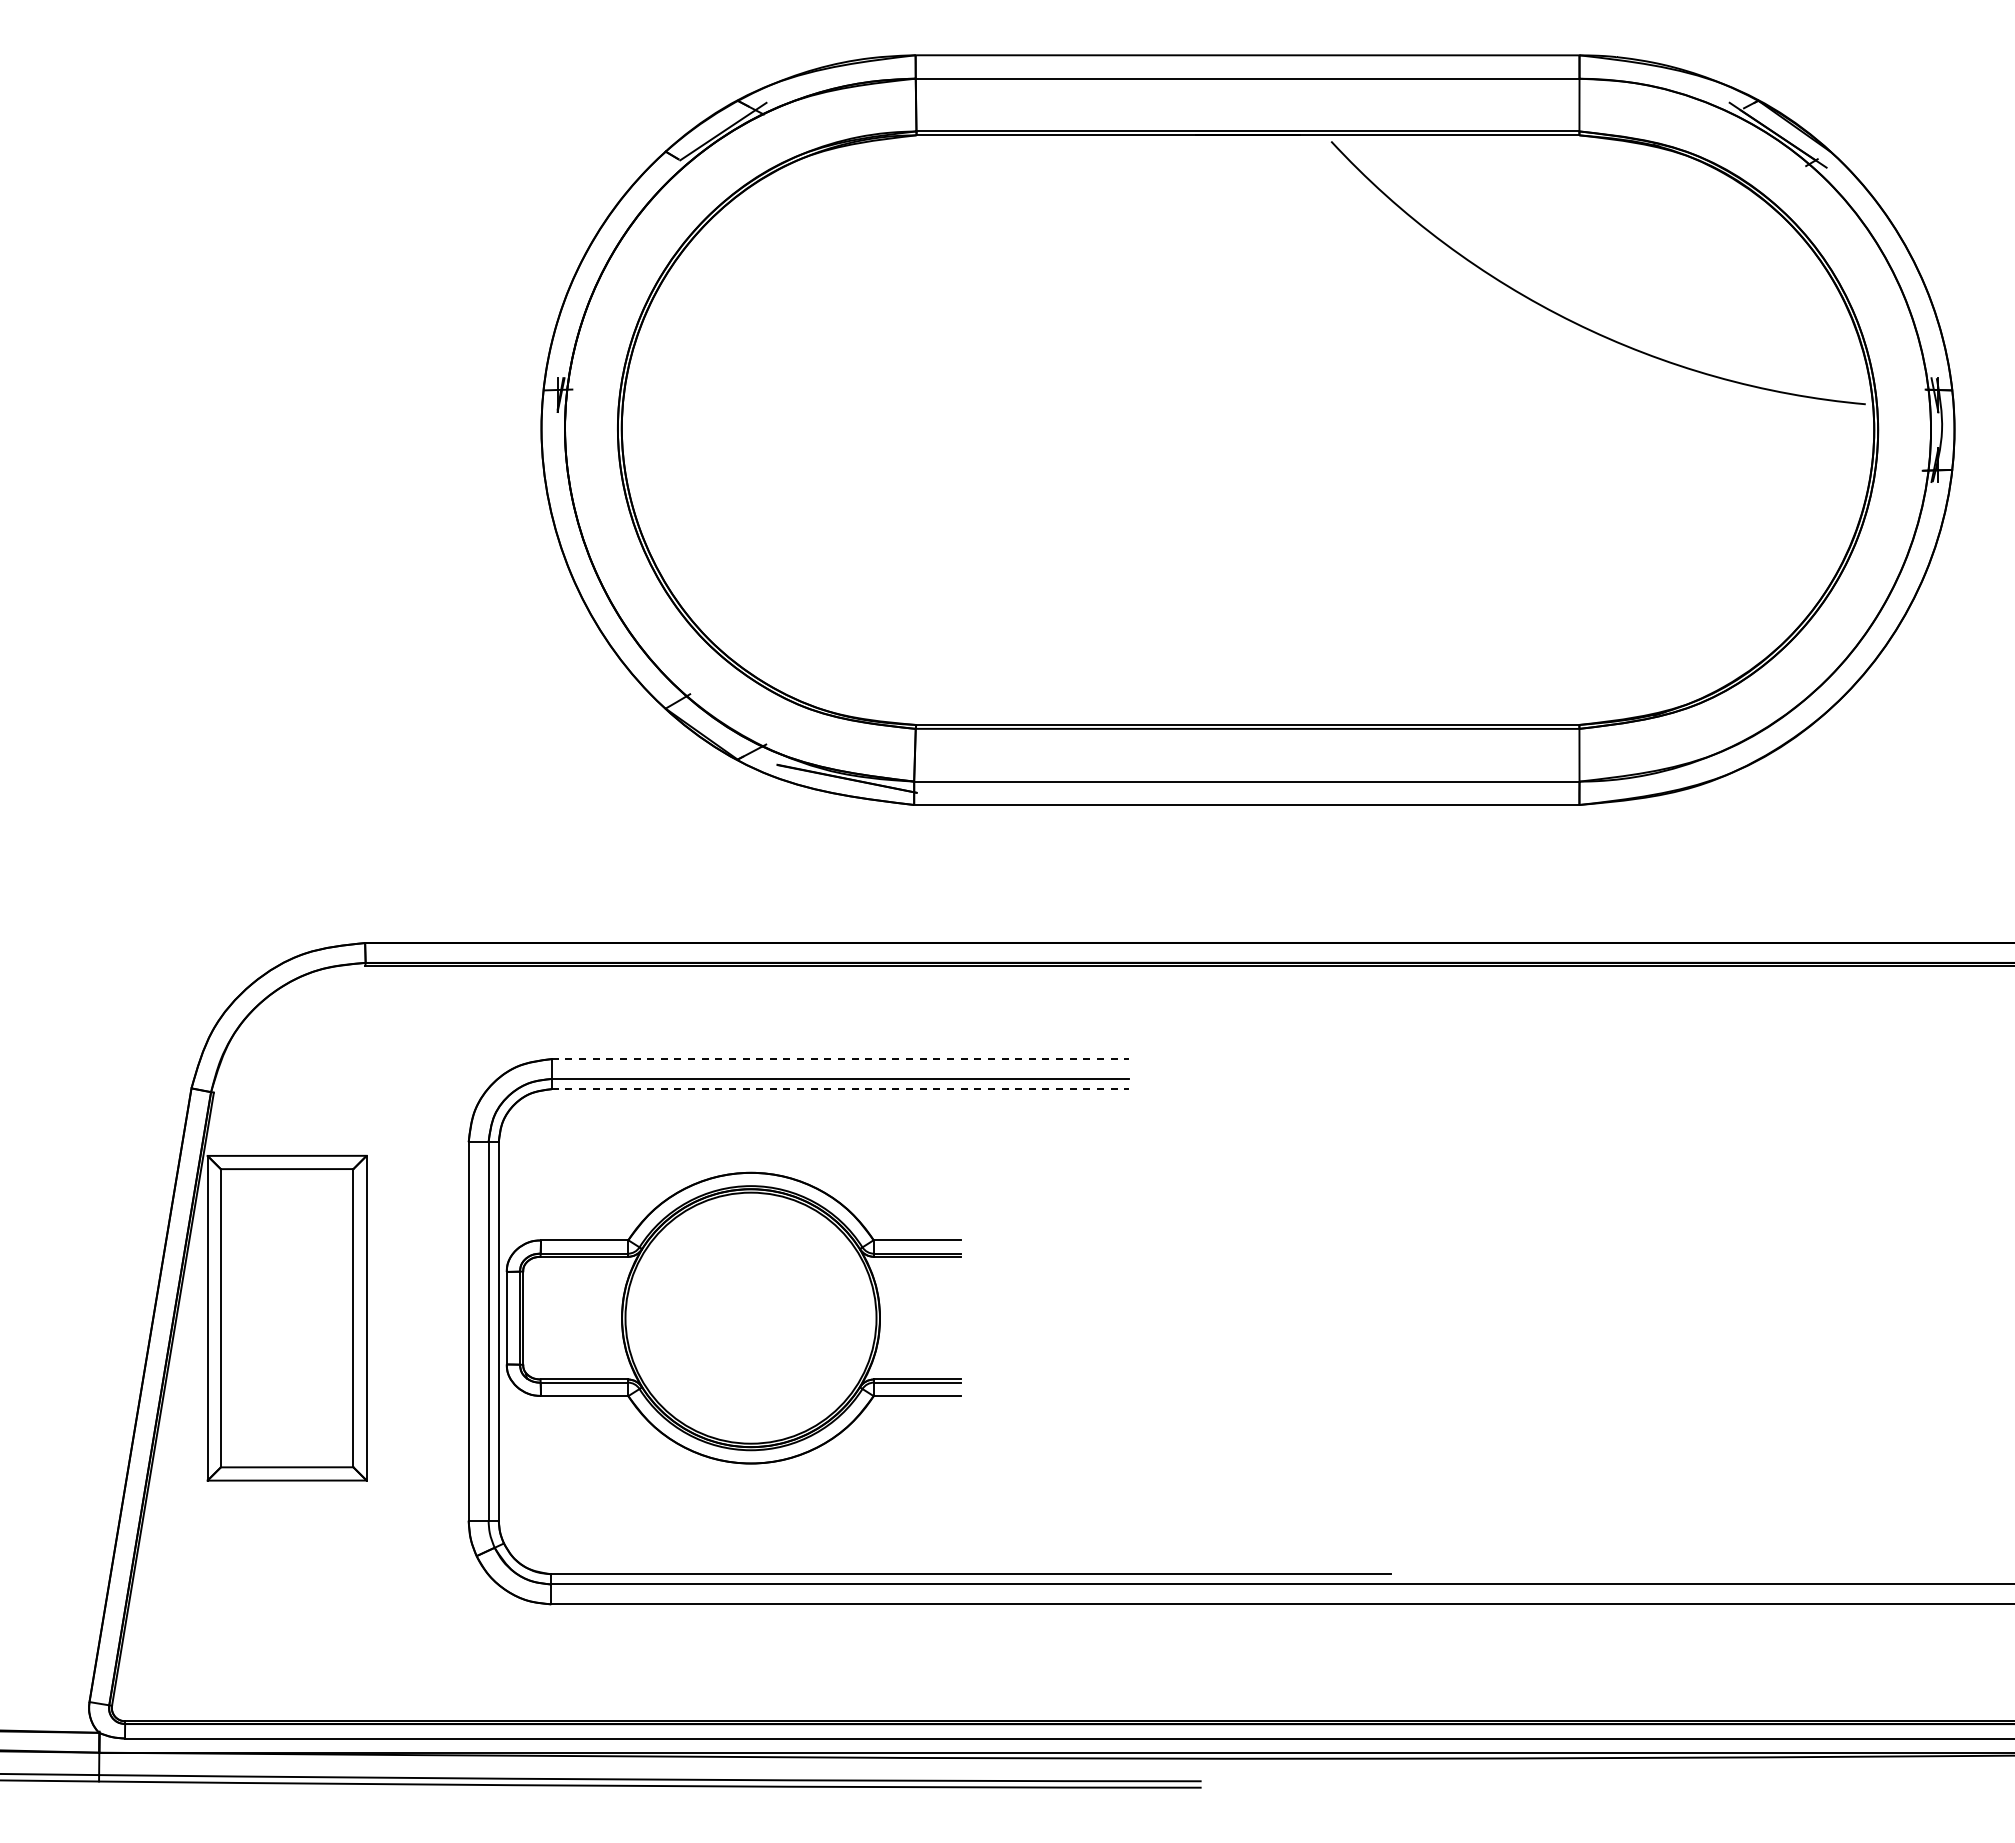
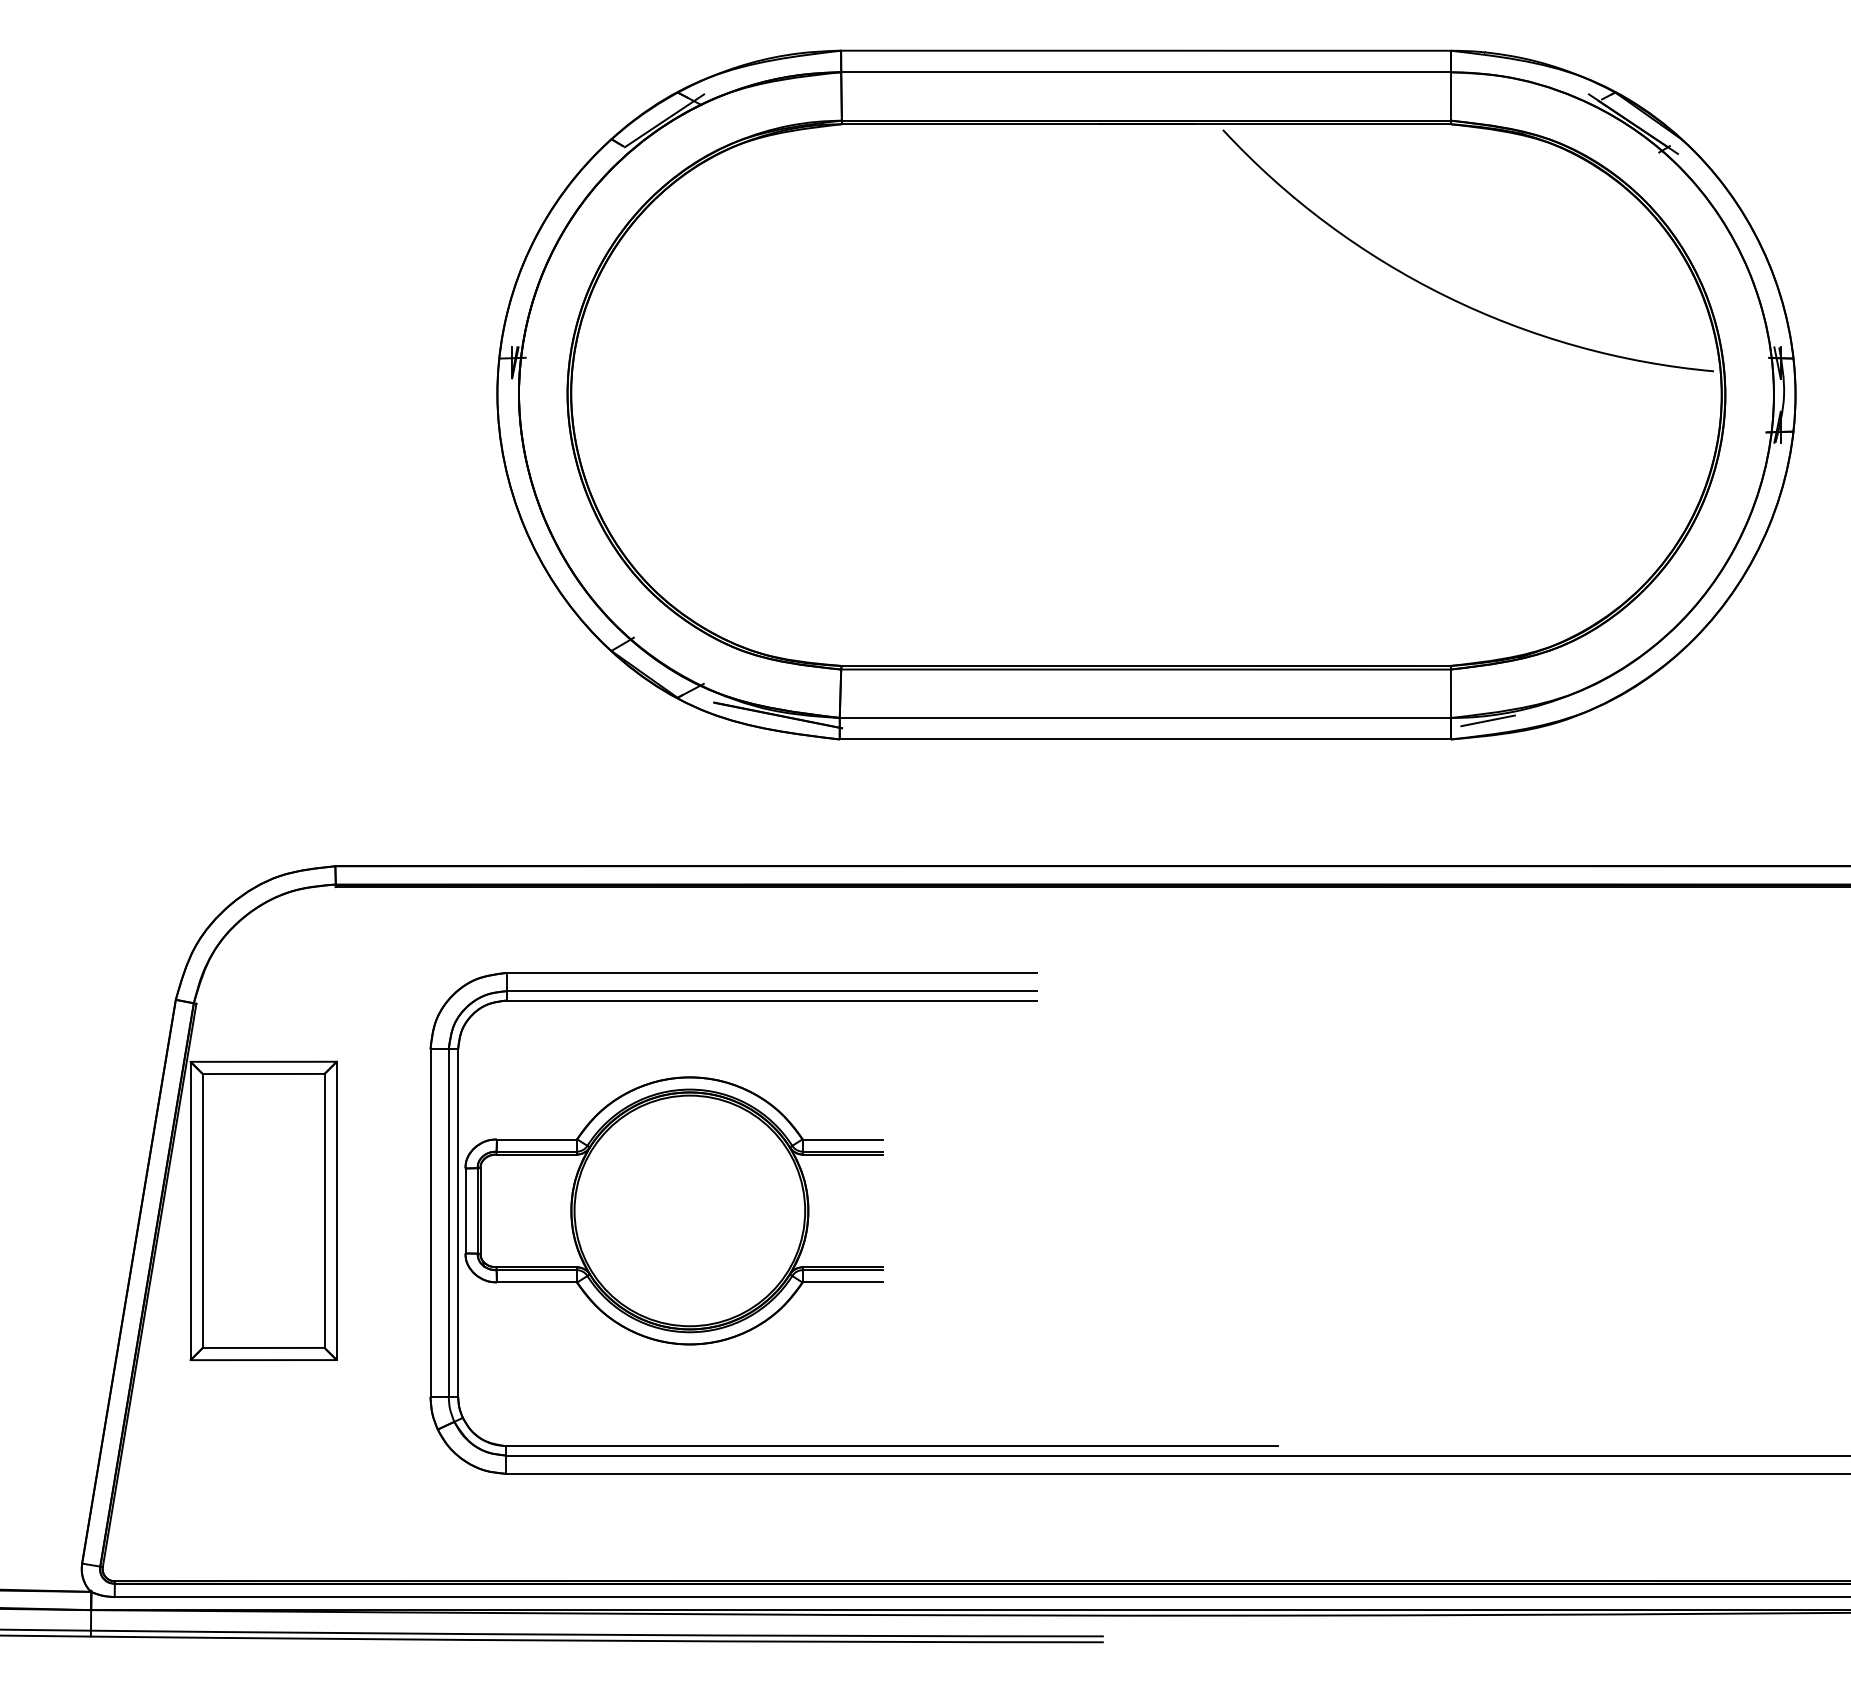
line: (1619, 784) -> (1487, 720), added
line: (840, 1059) -> (772, 973), dashed -> solid
line: (840, 1089) -> (772, 1000), dashed -> solid

